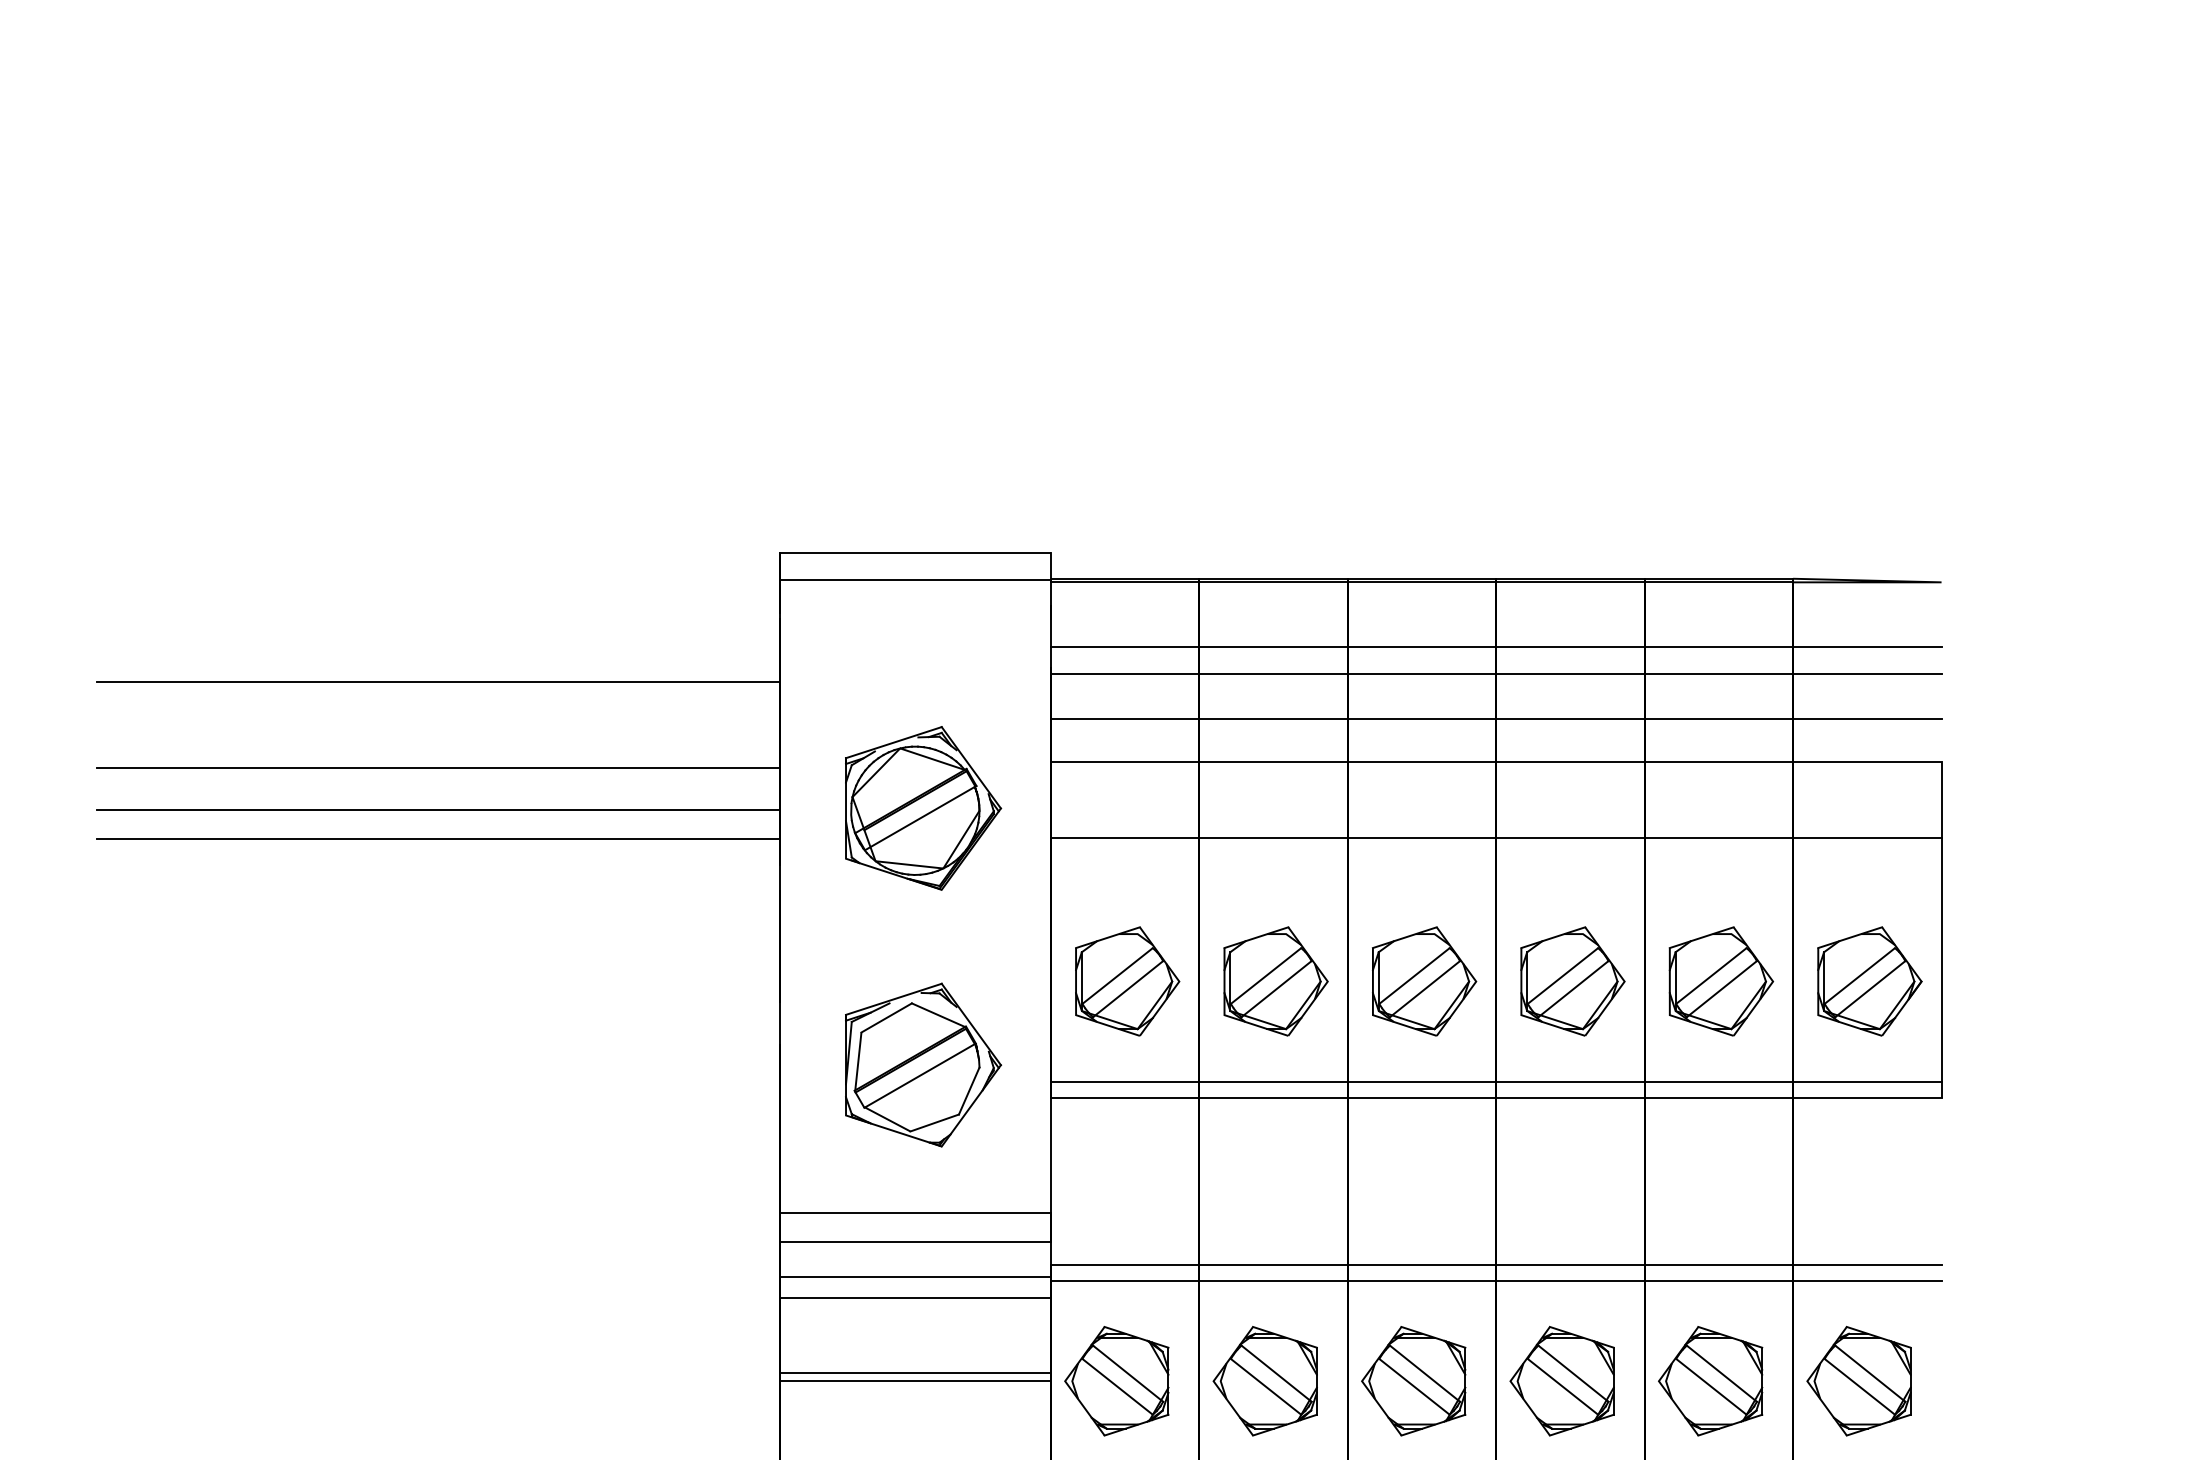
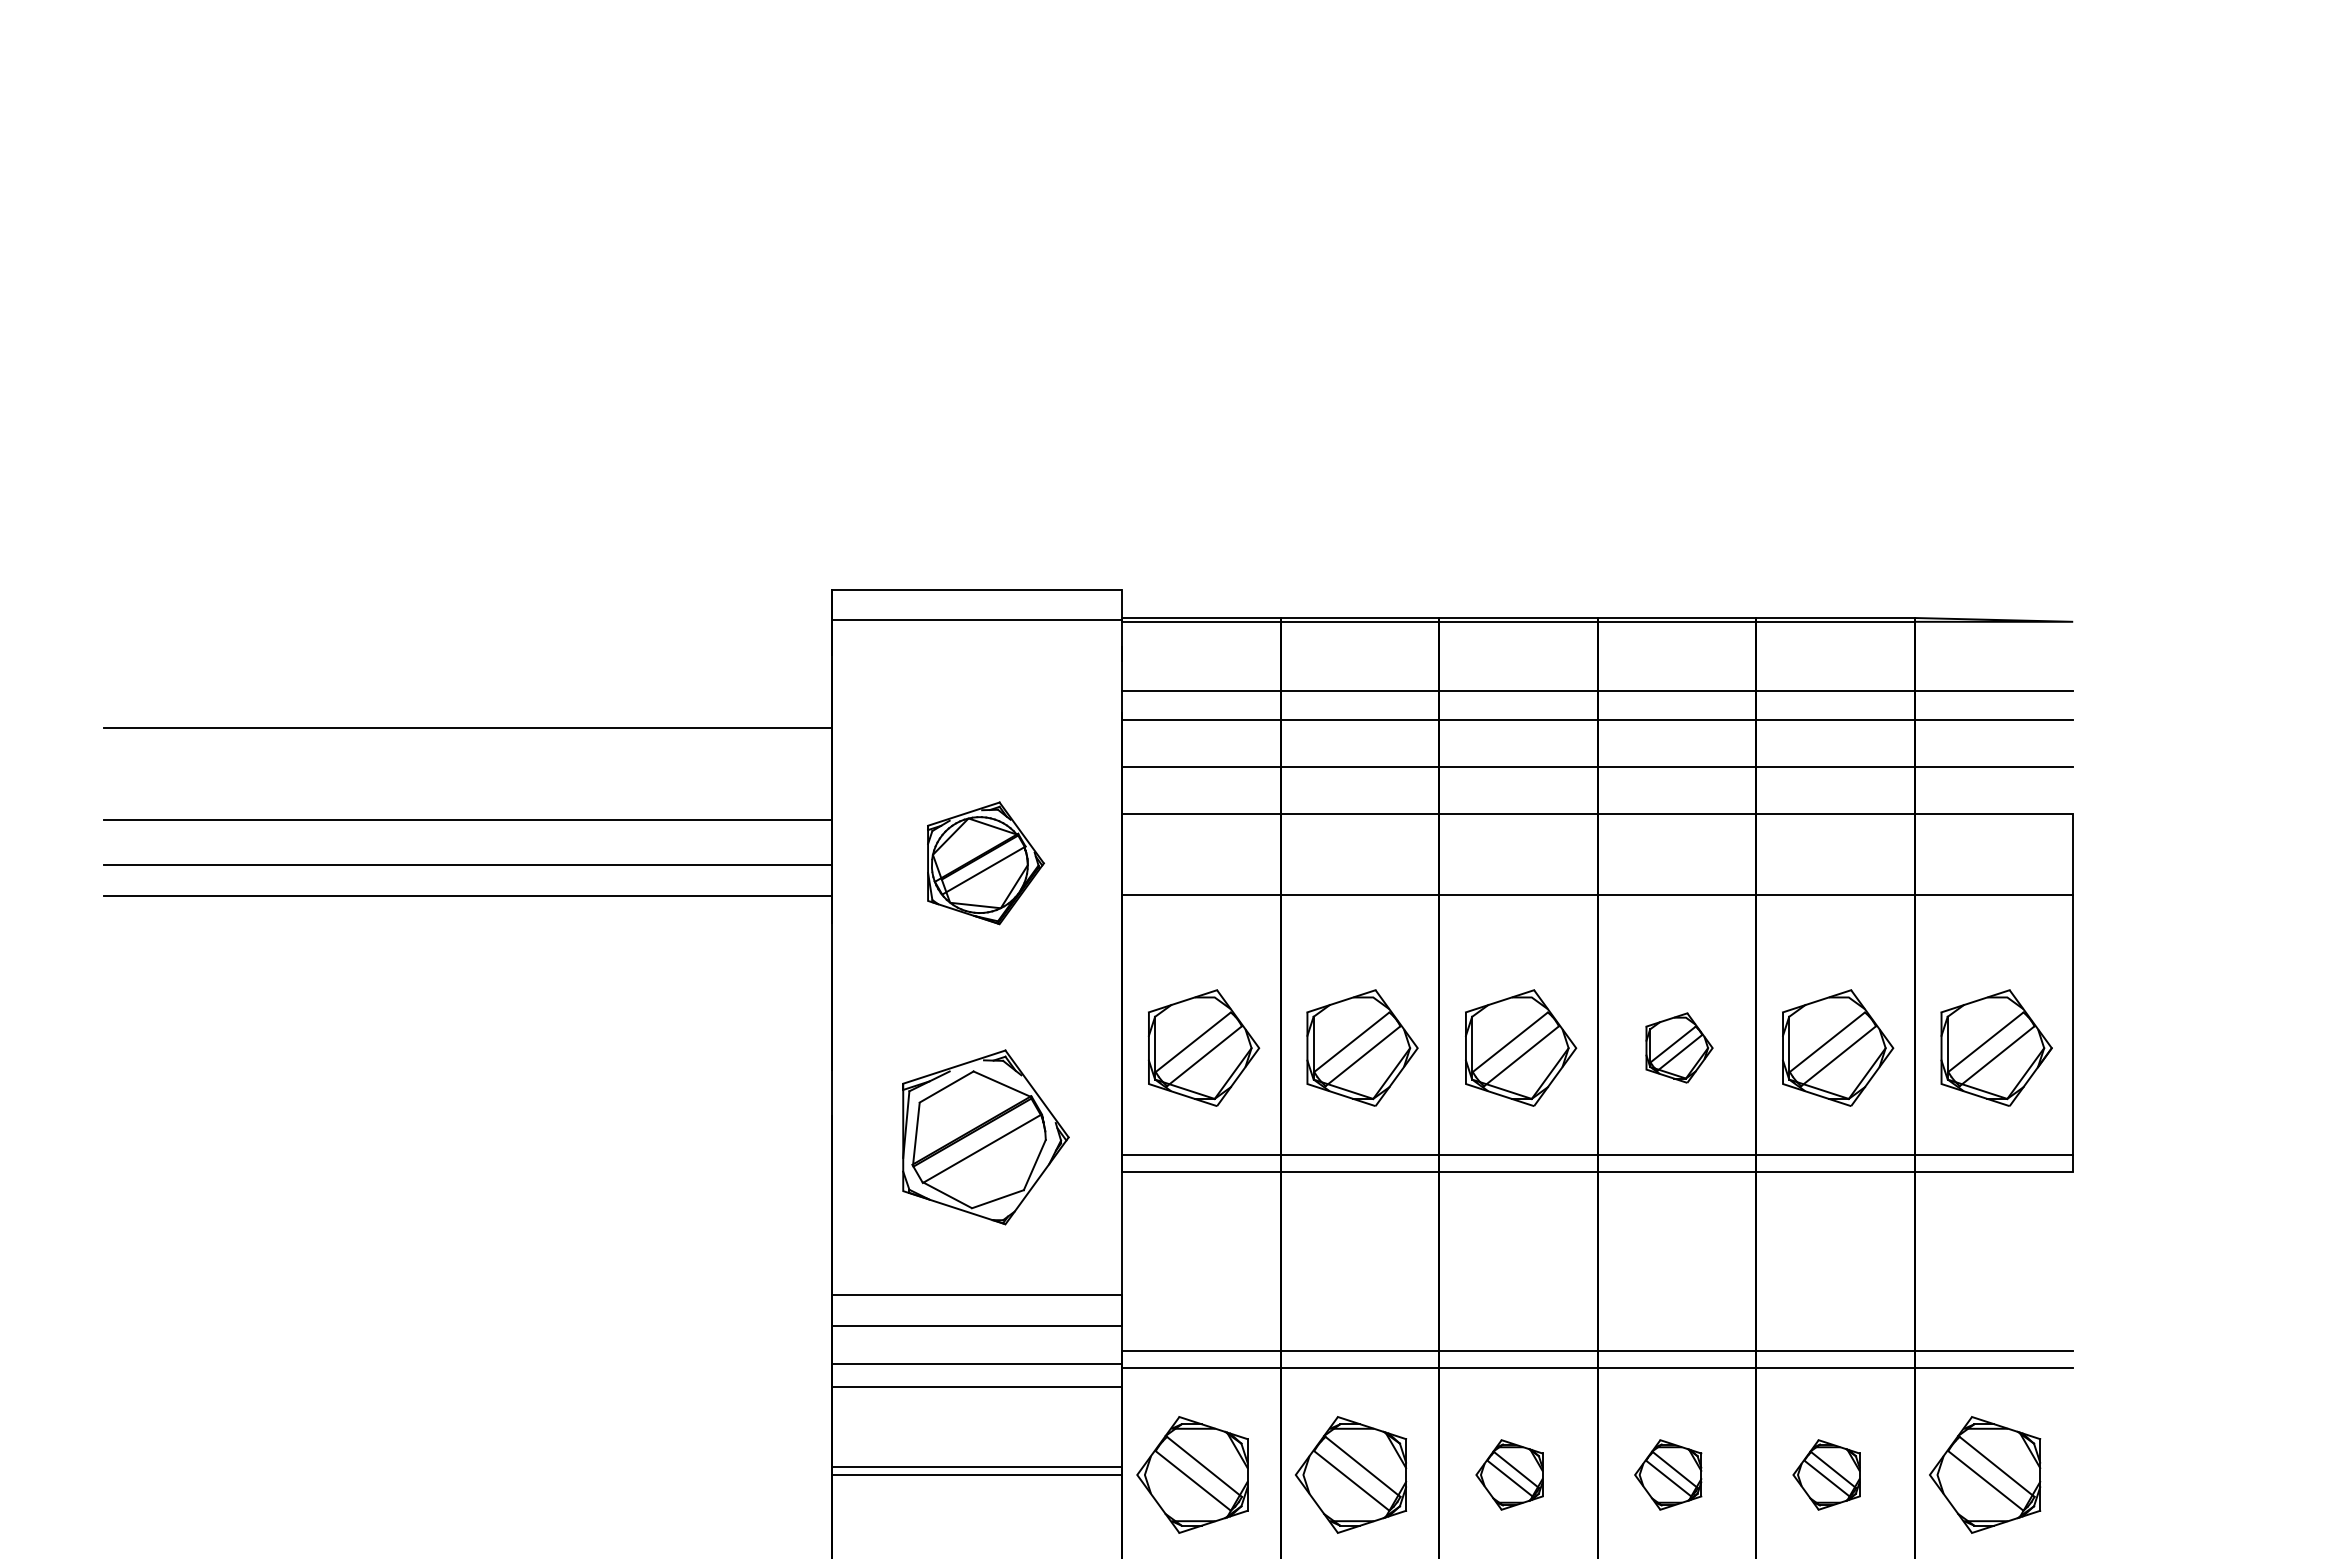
part: (923, 808) -> (985, 863), size x0.7
part: (1572, 980) -> (1679, 1047), size x0.6
part: (1413, 1380) -> (1509, 1474), size x0.6
part: (1562, 1380) -> (1668, 1474), size x0.6
part: (1710, 1380) -> (1826, 1474), size x0.6

